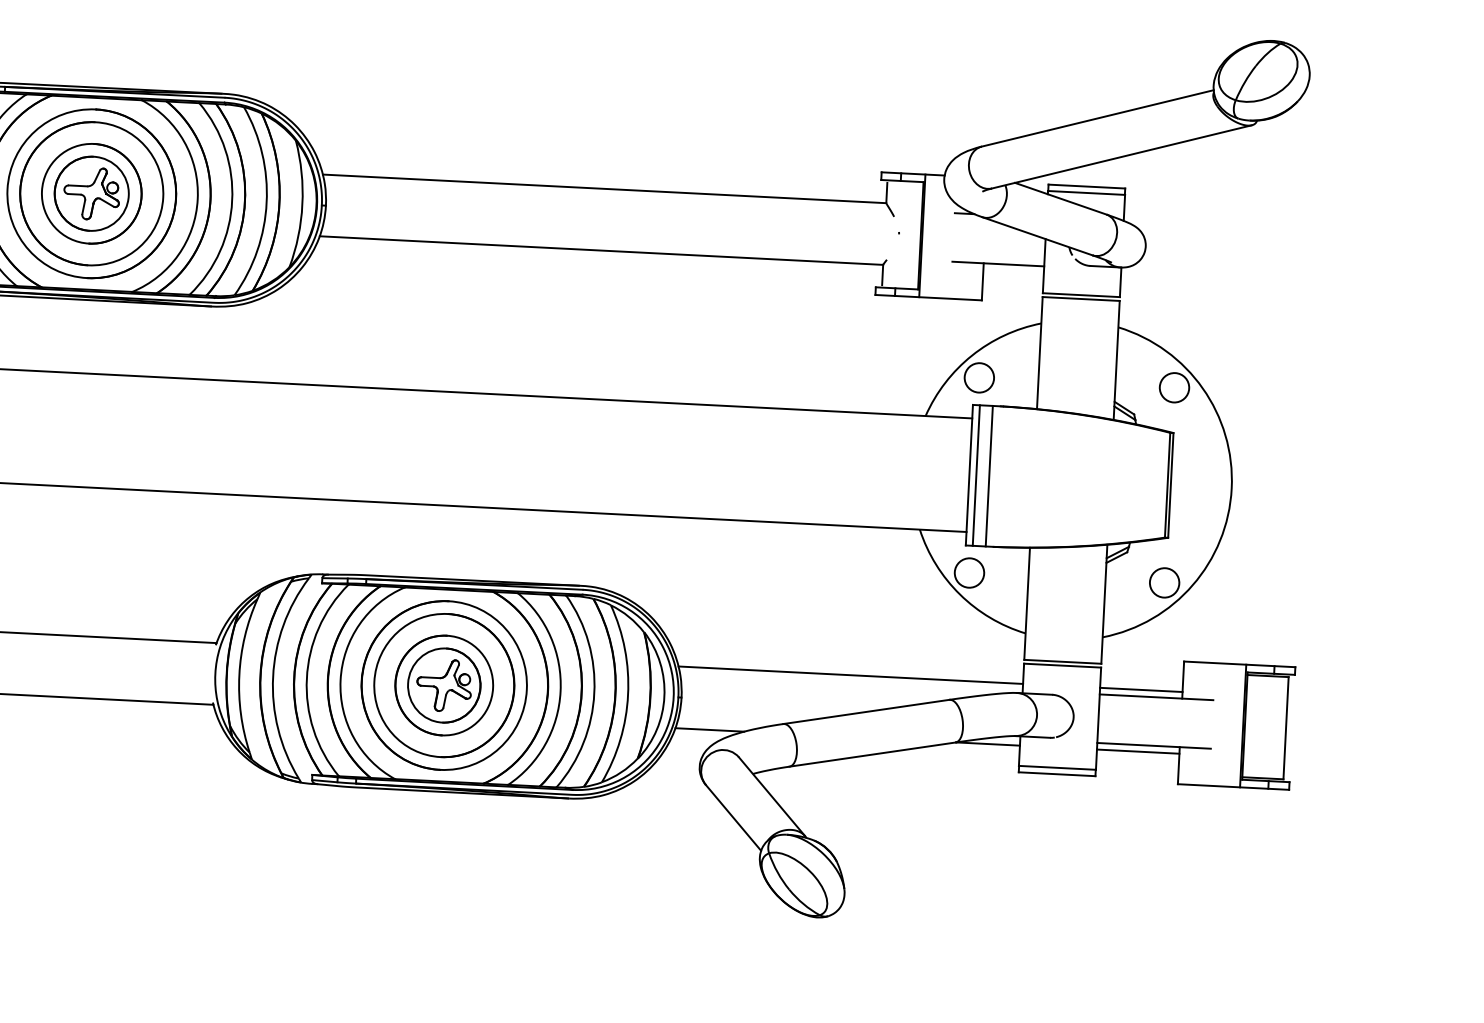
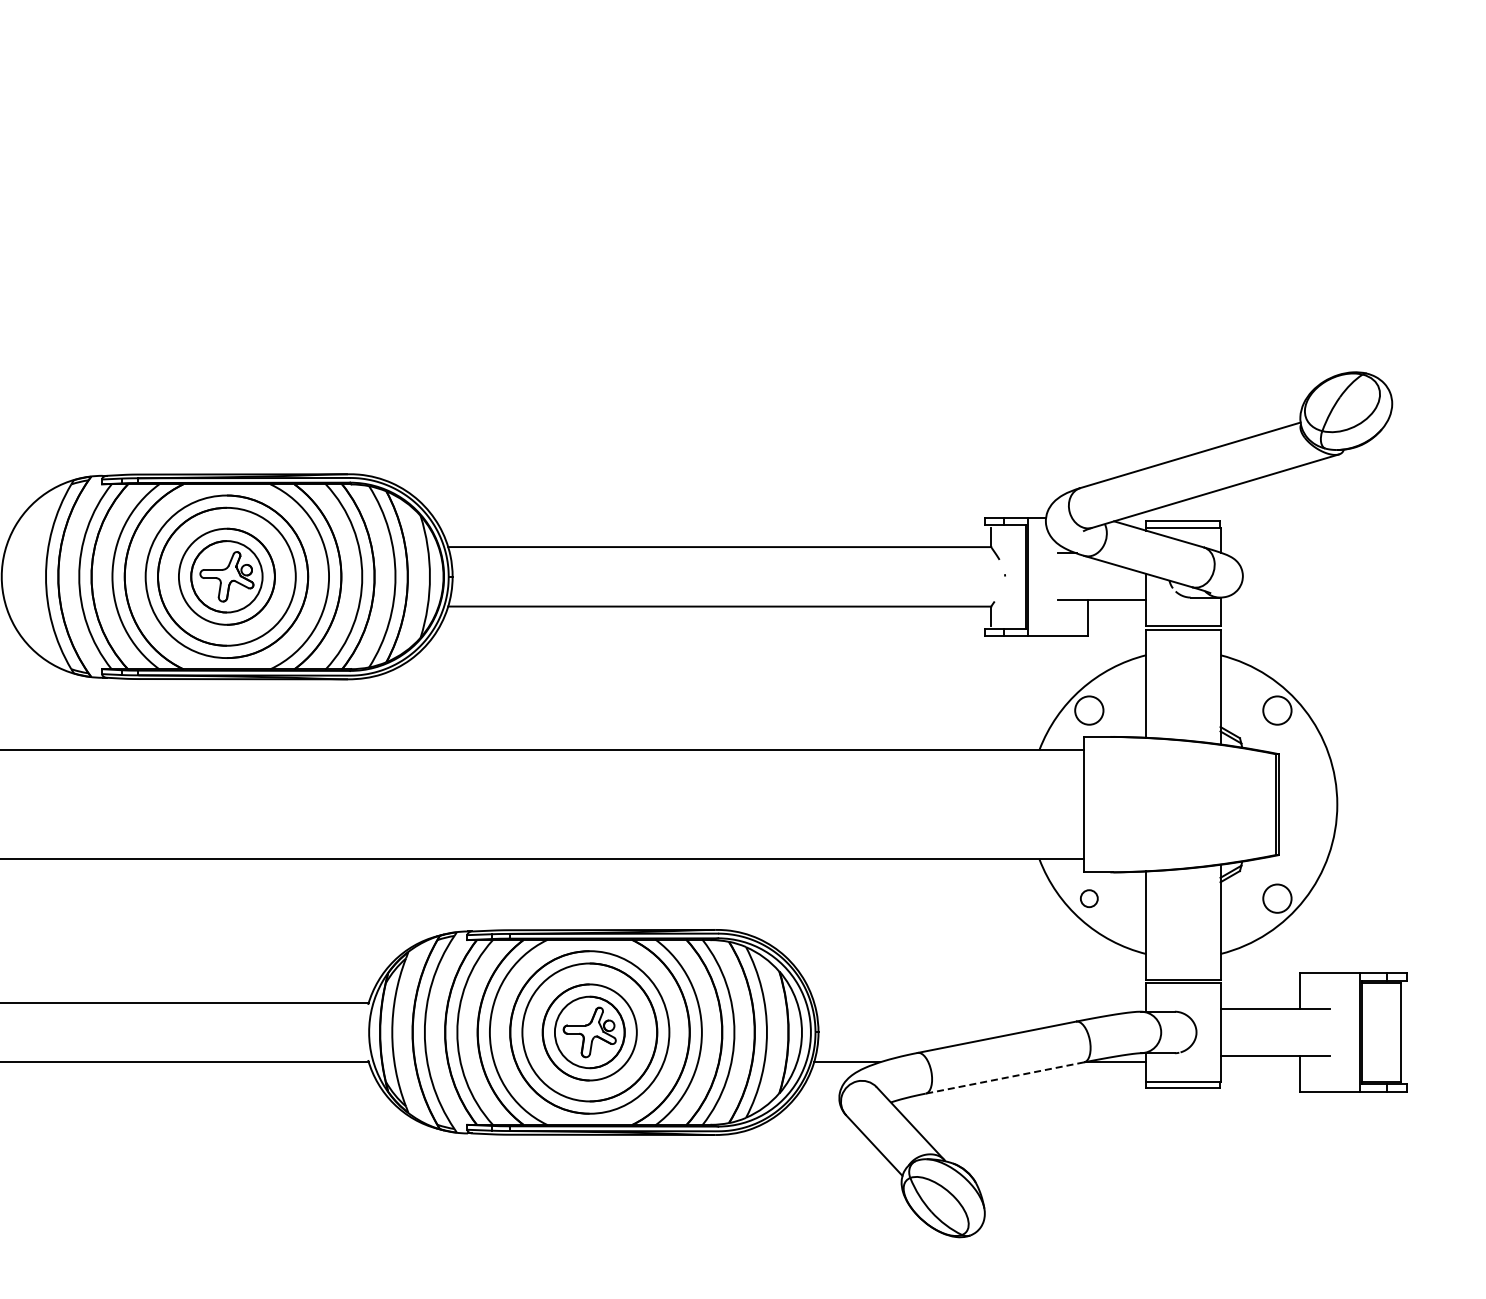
line: (976, 475) -> (1091, 804), removed
line: (989, 476) -> (1103, 804), removed
circle: (969, 572) -> (1089, 898), size x0.6
line: (851, 674) -> (980, 1002), removed
line: (1140, 689) -> (1259, 1002), removed
line: (1137, 751) -> (1259, 1062), removed
line: (872, 755) -> (1004, 1078), solid -> dashed

